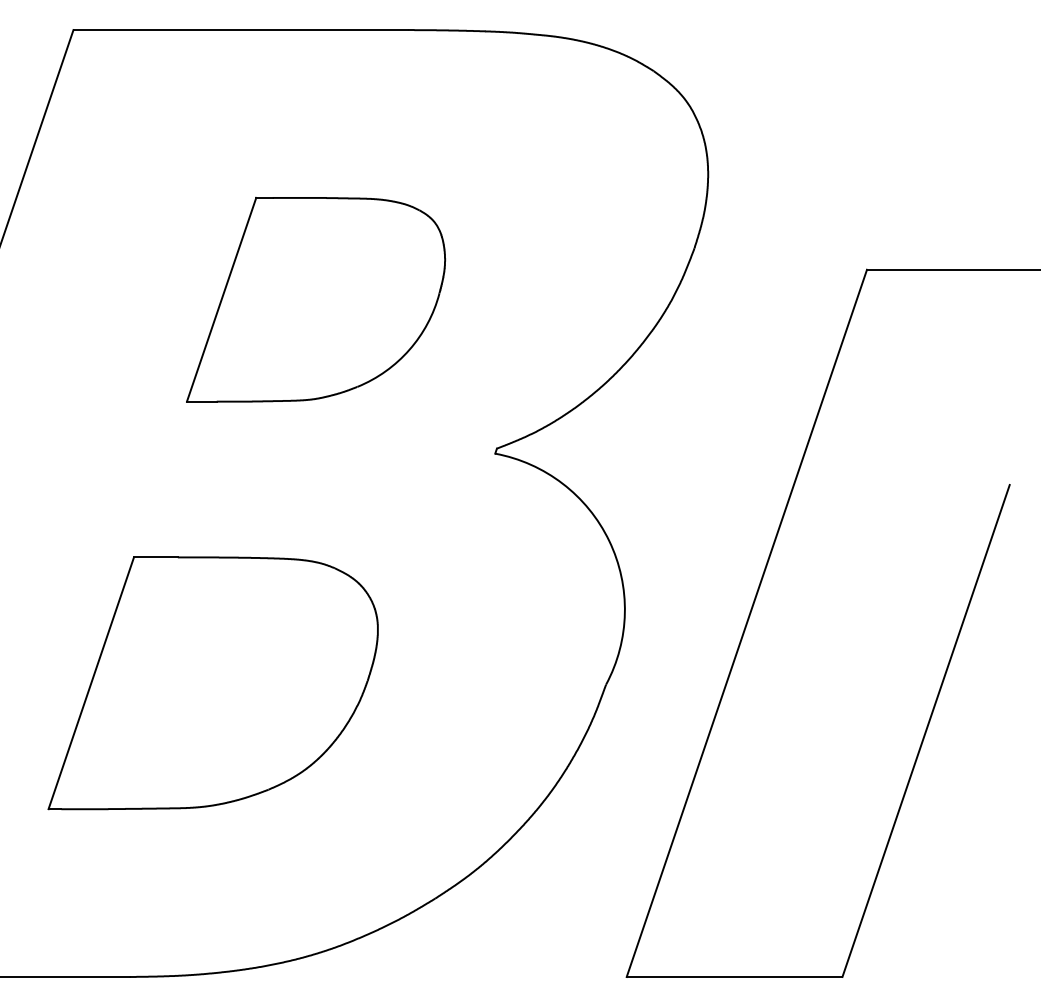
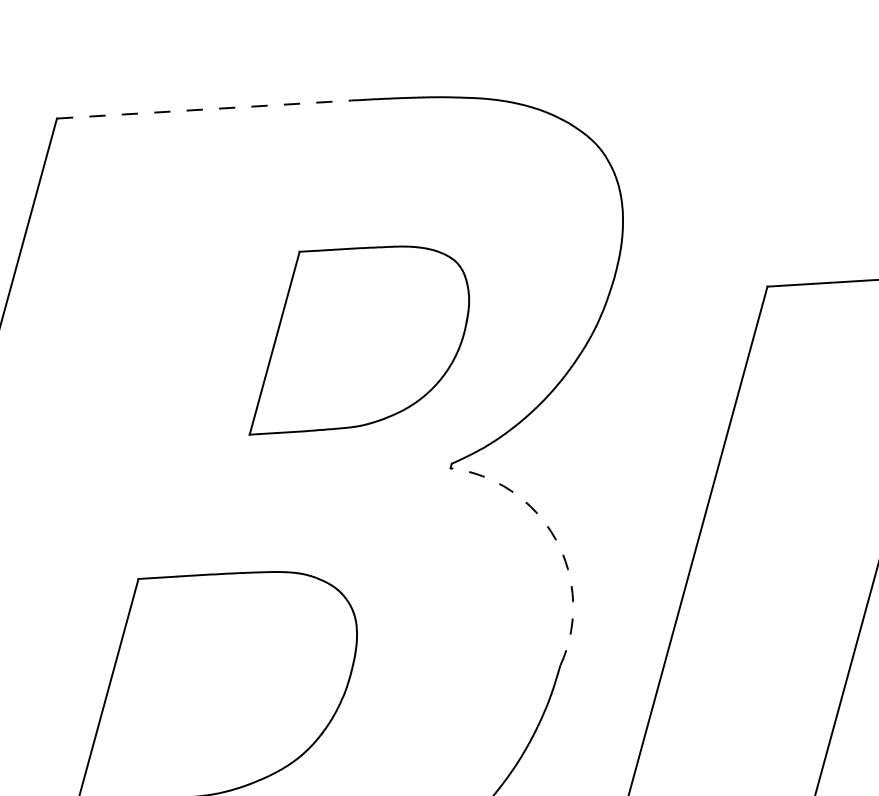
line: (241, 30) -> (204, 109), solid -> dashed
part: (316, 299) -> (358, 337), moved
arc: (609, 541) -> (555, 539), solid -> dashed

